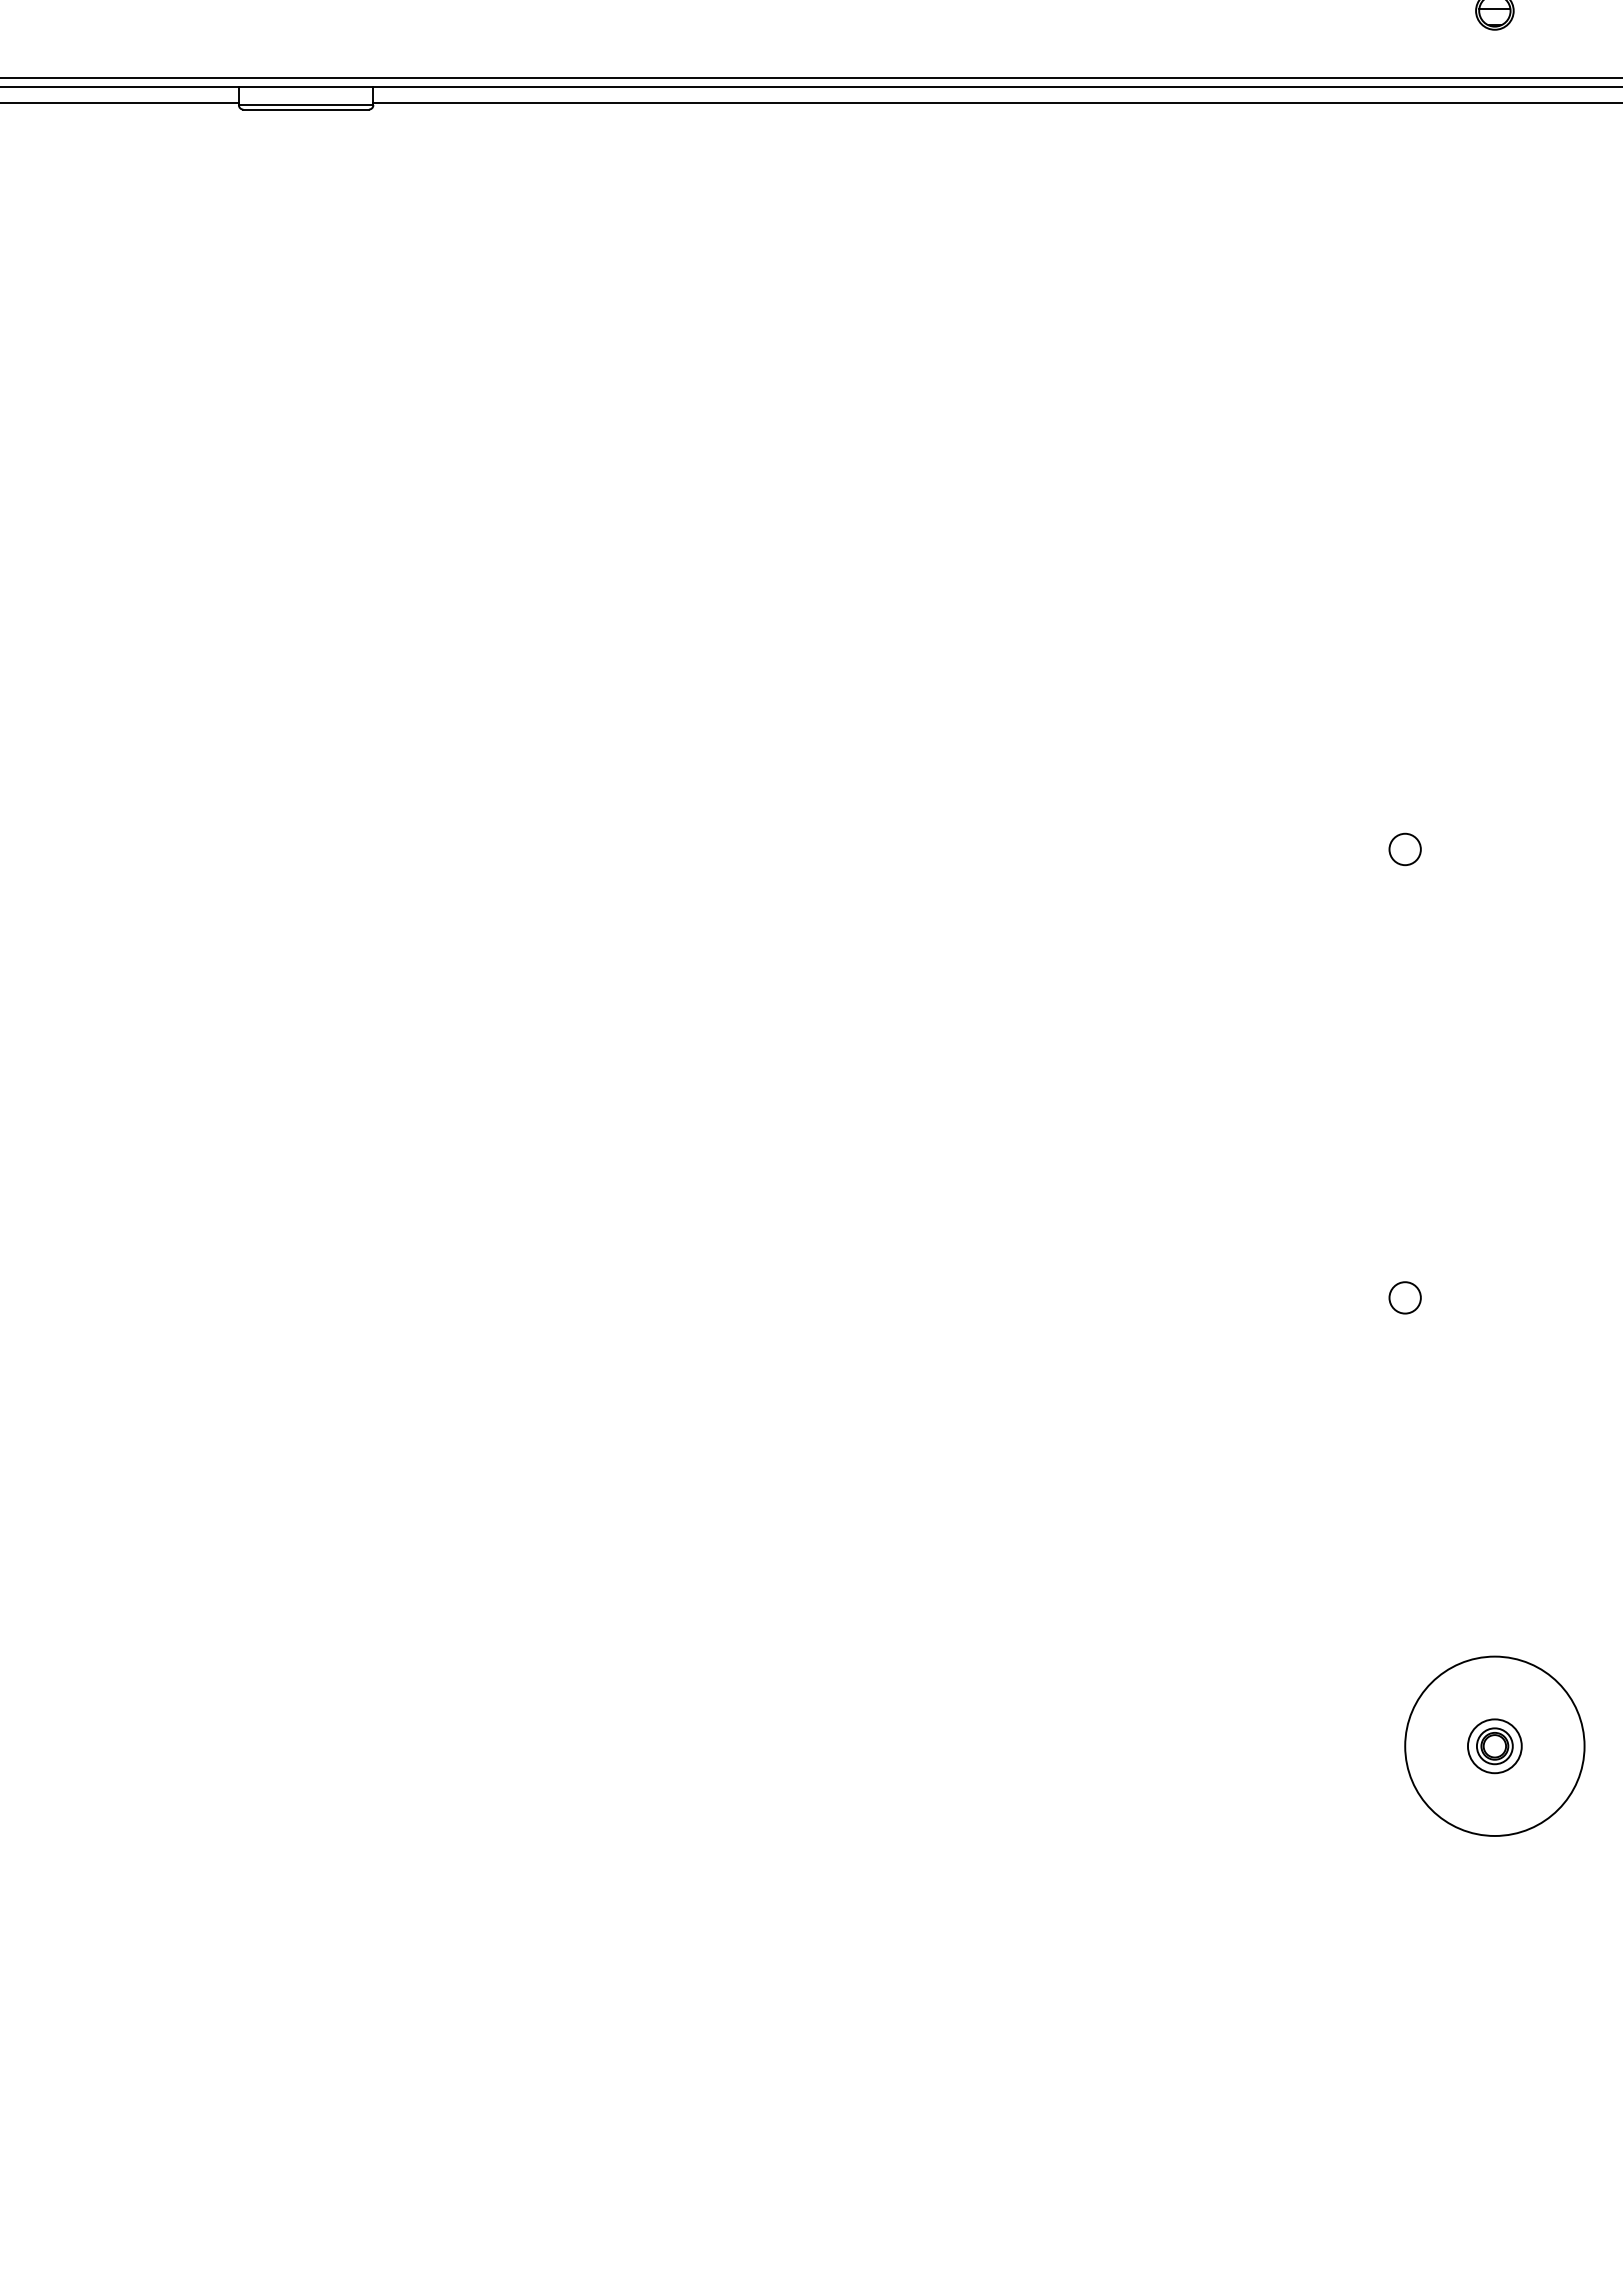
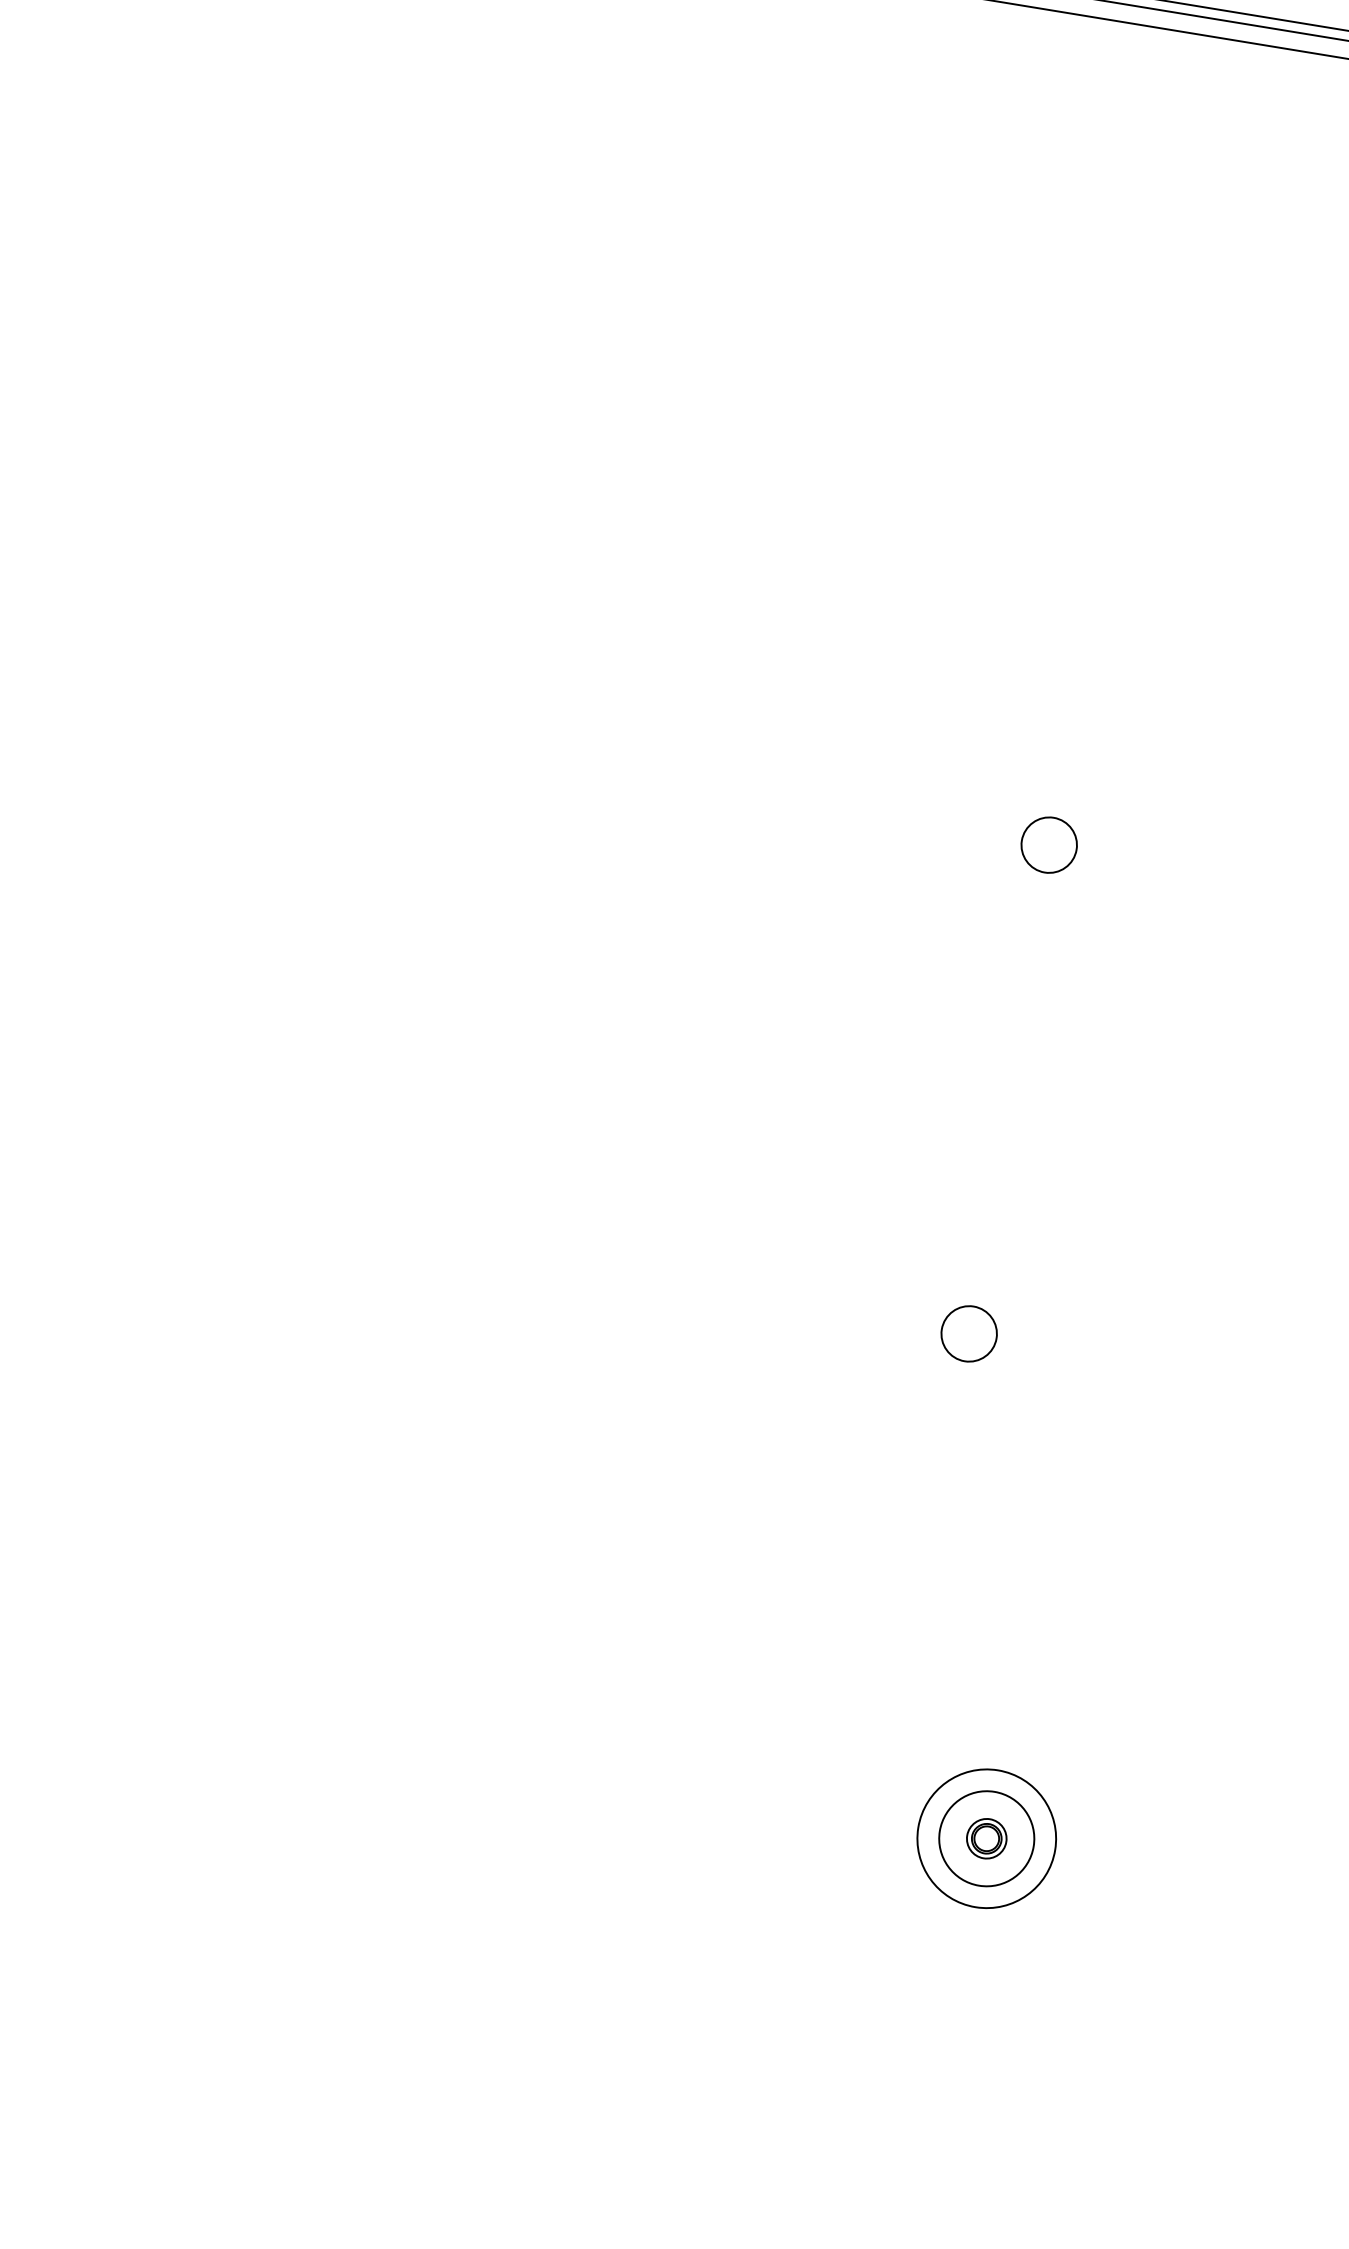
circle: (1404, 849) -> (1048, 845), size x1.6
circle: (1404, 1297) -> (968, 1333), size x1.6
circle: (1494, 1745) -> (986, 1837), size x0.7
circle: (1494, 1746) -> (986, 1838), size x1.6

